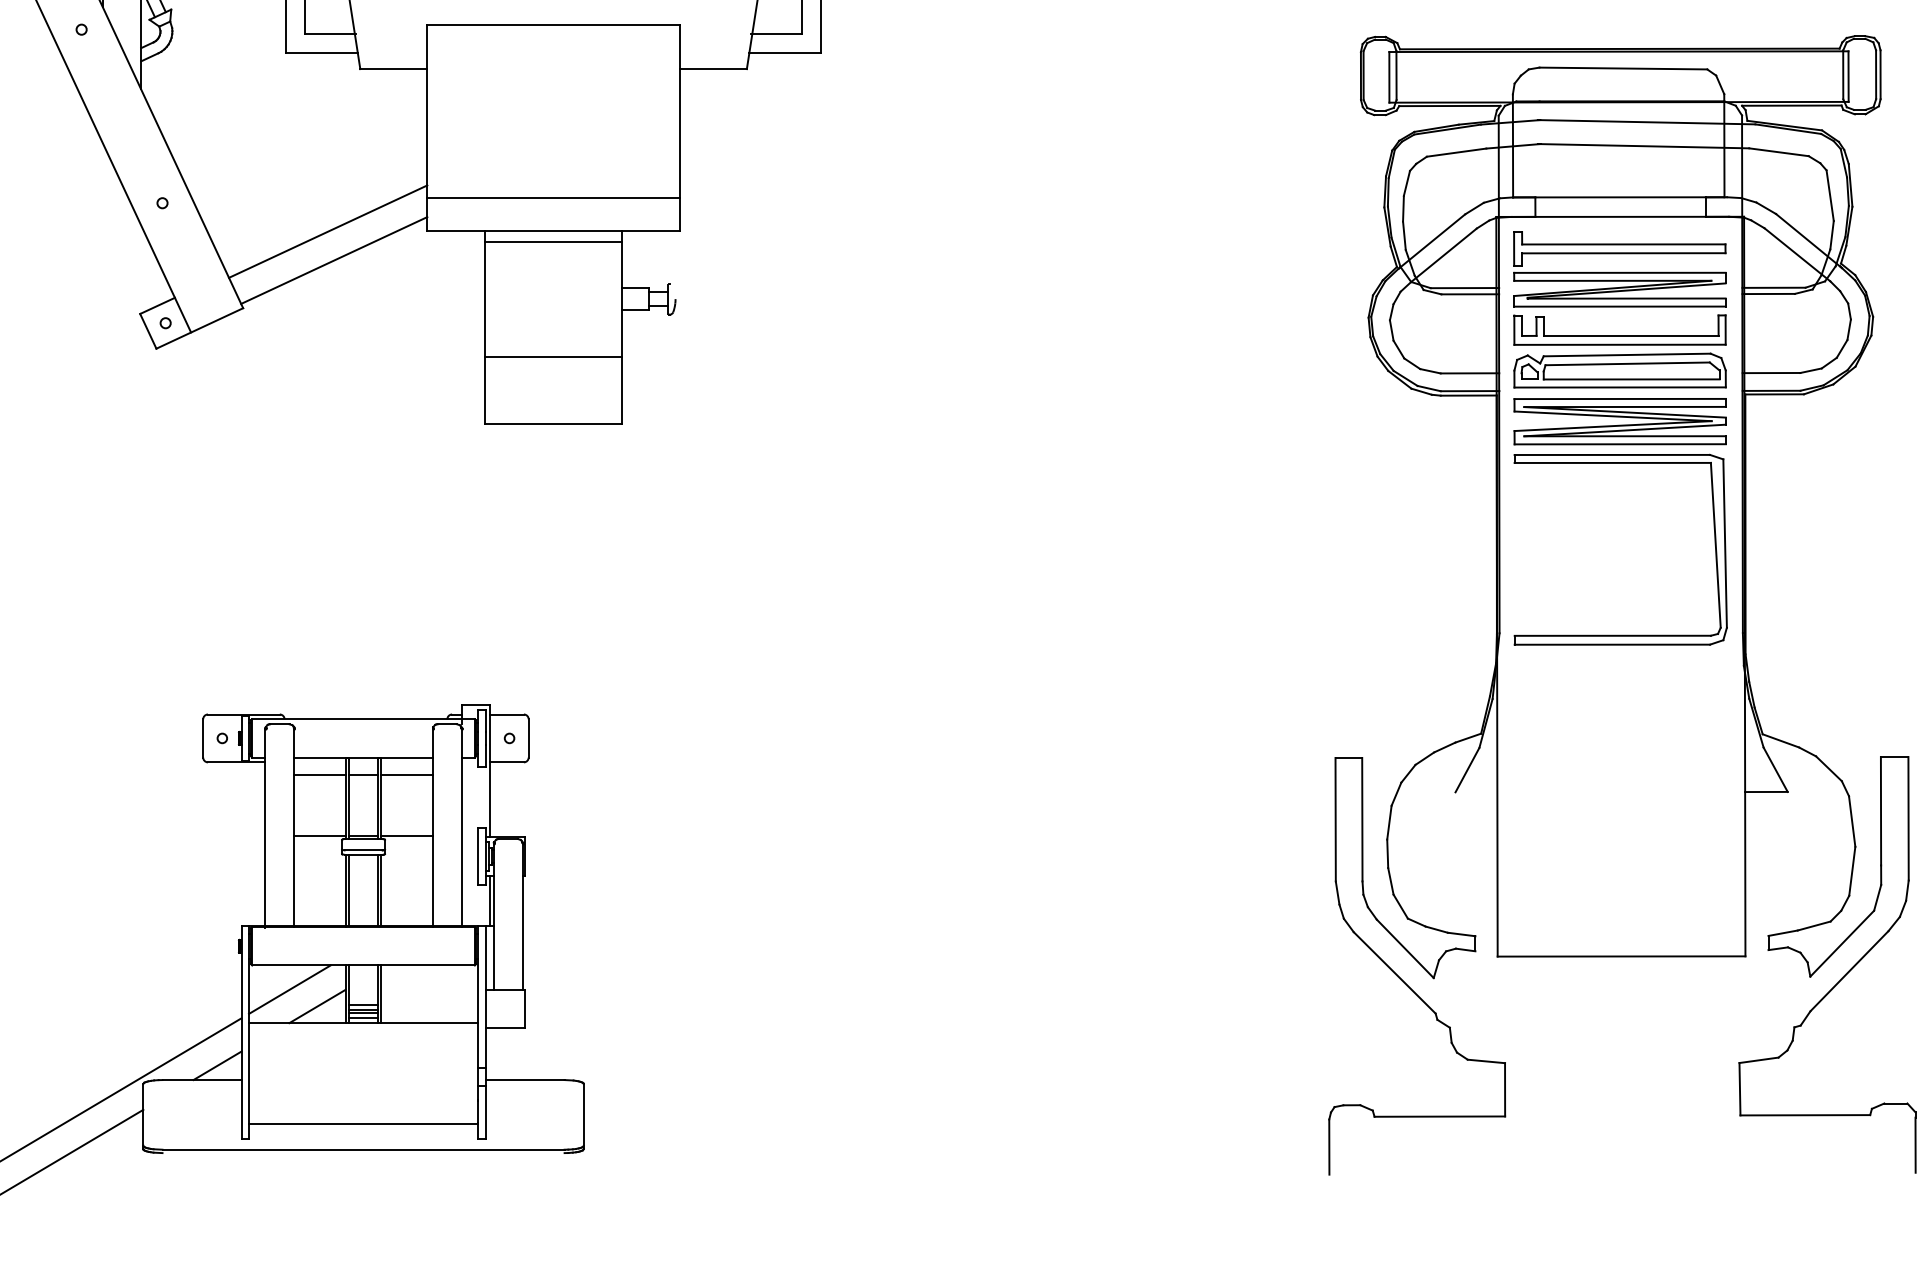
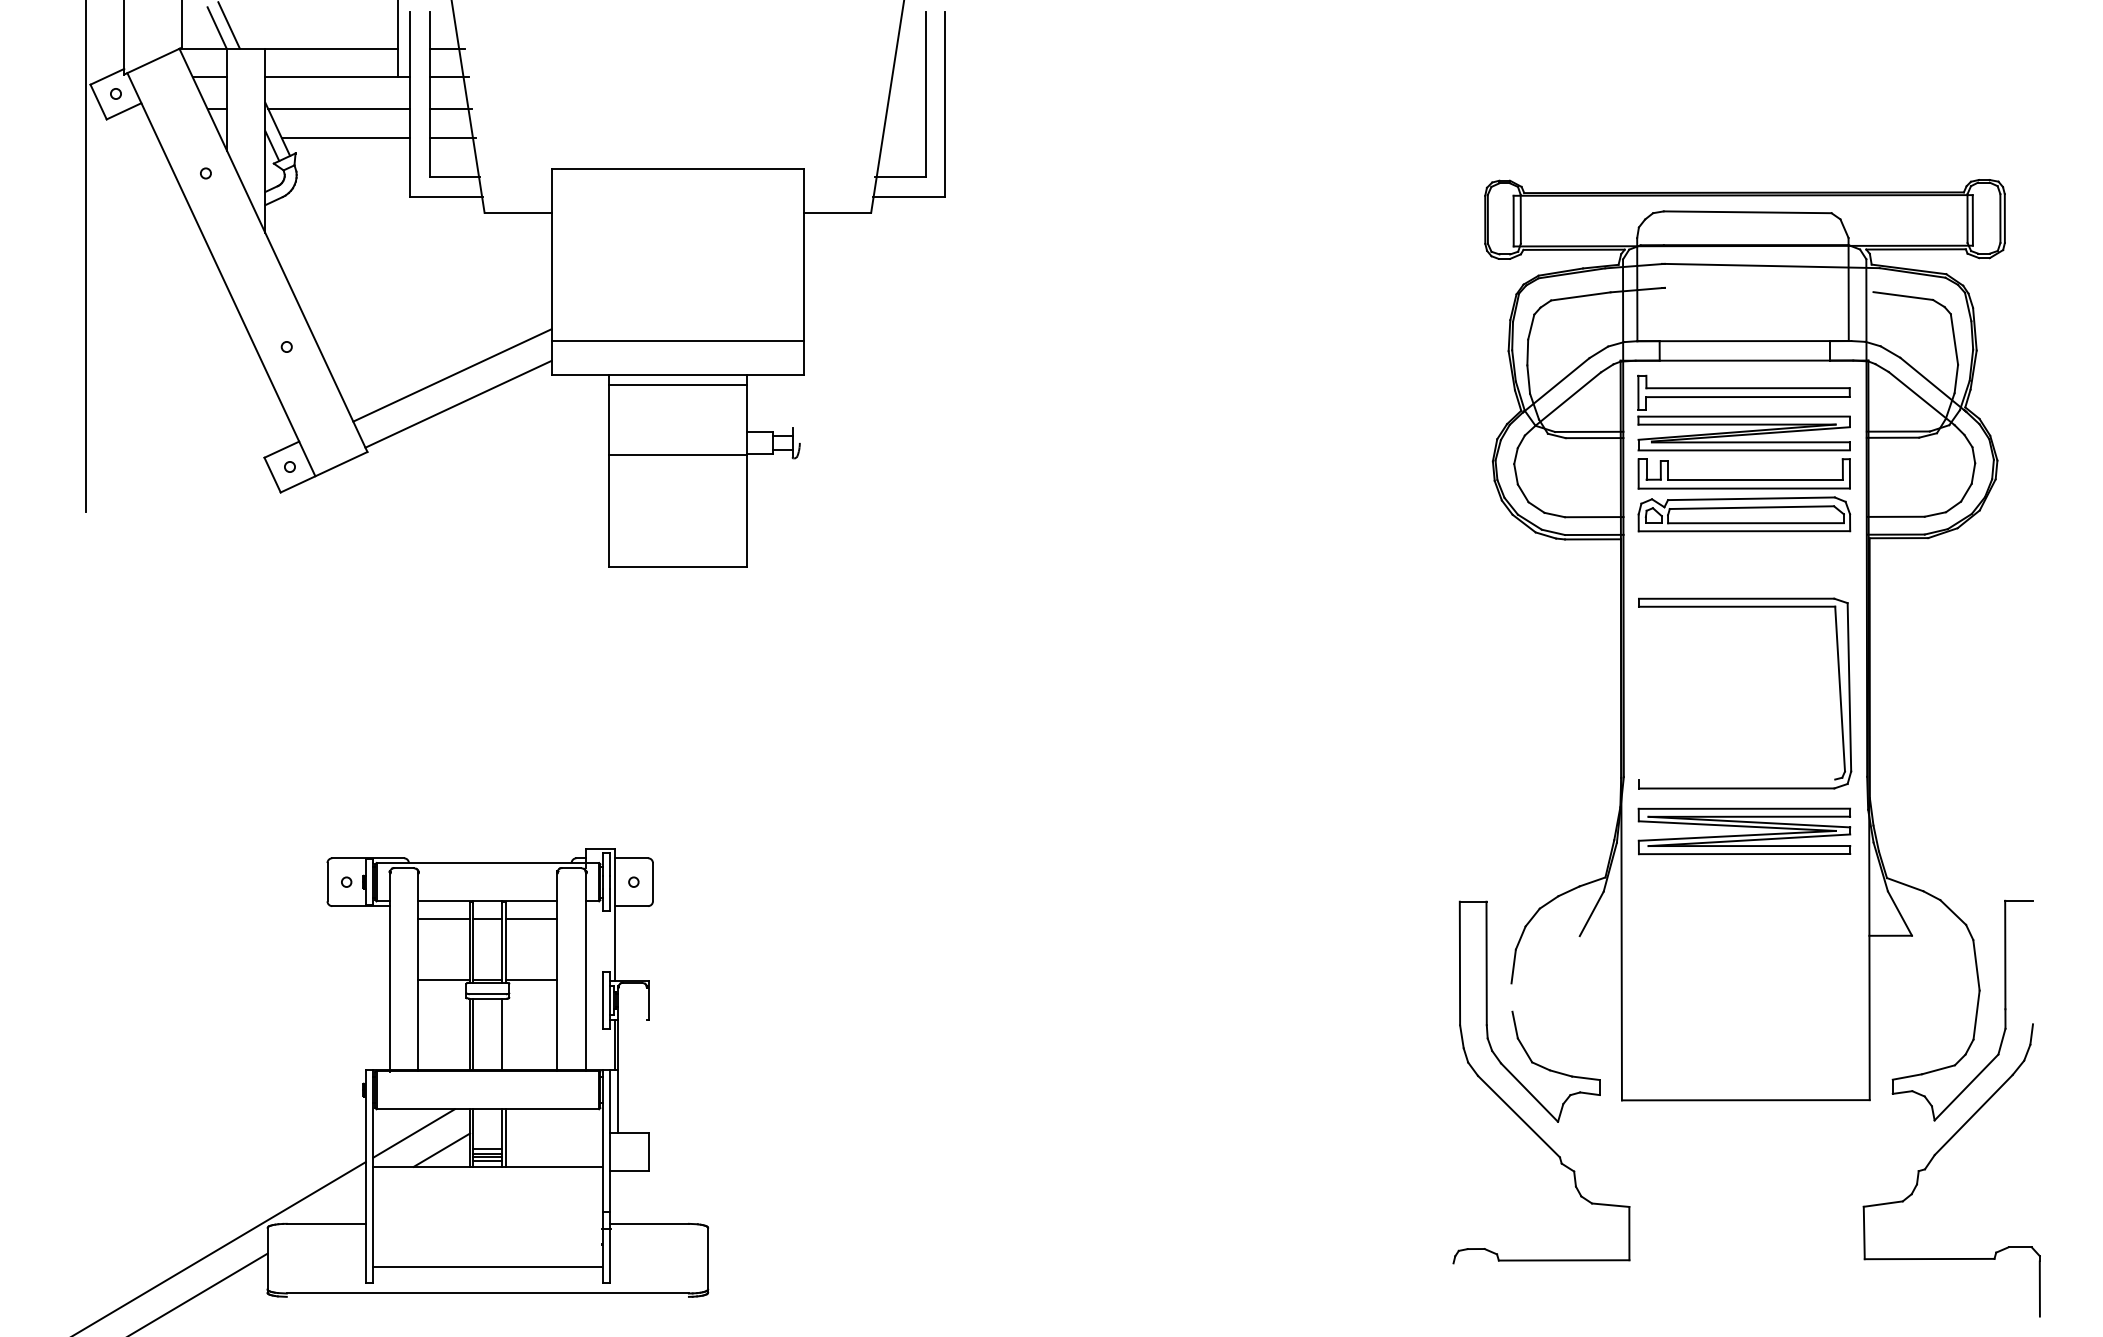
line: (1643, 145) -> (1767, 289), removed
line: (553, 356) -> (677, 455), moved
part: (1620, 421) -> (1744, 831), moved
line: (1612, 635) -> (1736, 779), removed
line: (1908, 818) -> (2032, 962), removed
line: (1387, 853) -> (1511, 997), removed
line: (381, 890) -> (505, 1034), removed
line: (522, 916) -> (646, 1060), removed
line: (217, 1065) -> (341, 1209), removed
line: (1329, 1146) -> (1453, 1290), removed

